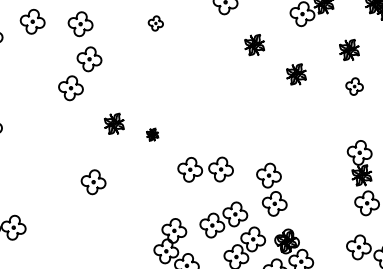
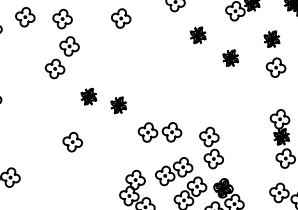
part: (155, 23) -> (120, 18), size x1.67
part: (354, 86) -> (275, 67), size x1.43
part: (152, 134) -> (118, 105), size x1.67

